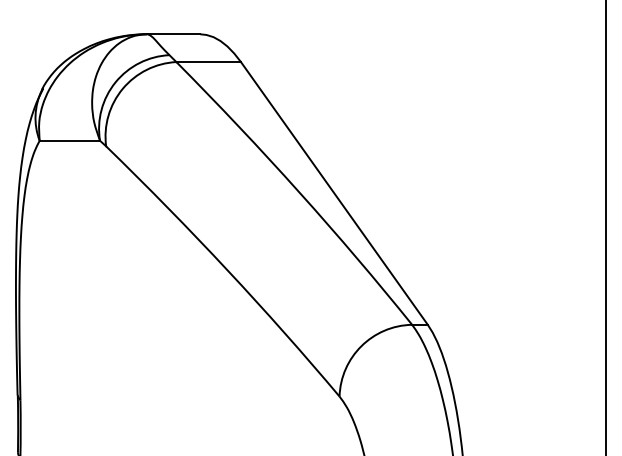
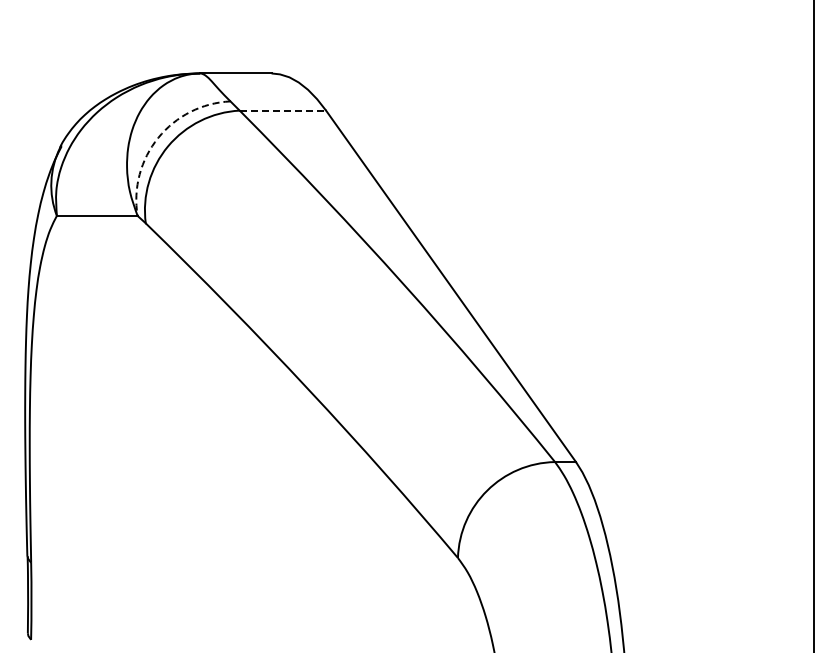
line: (209, 61) -> (283, 110), solid -> dashed
arc: (115, 82) -> (158, 137), solid -> dashed

